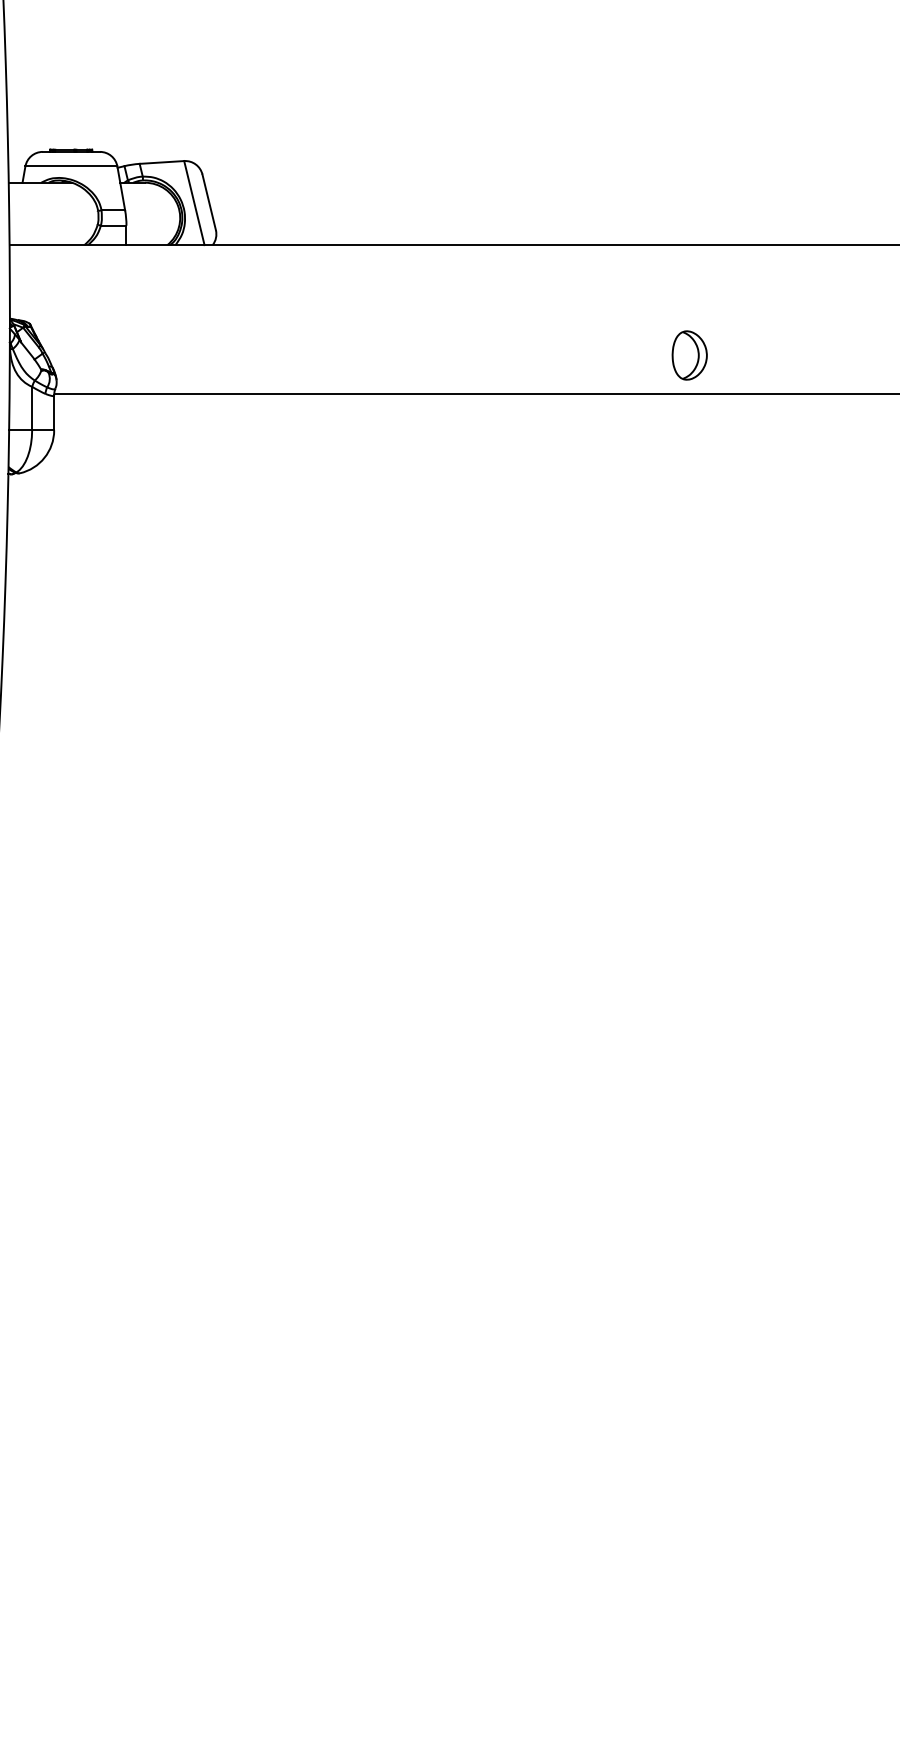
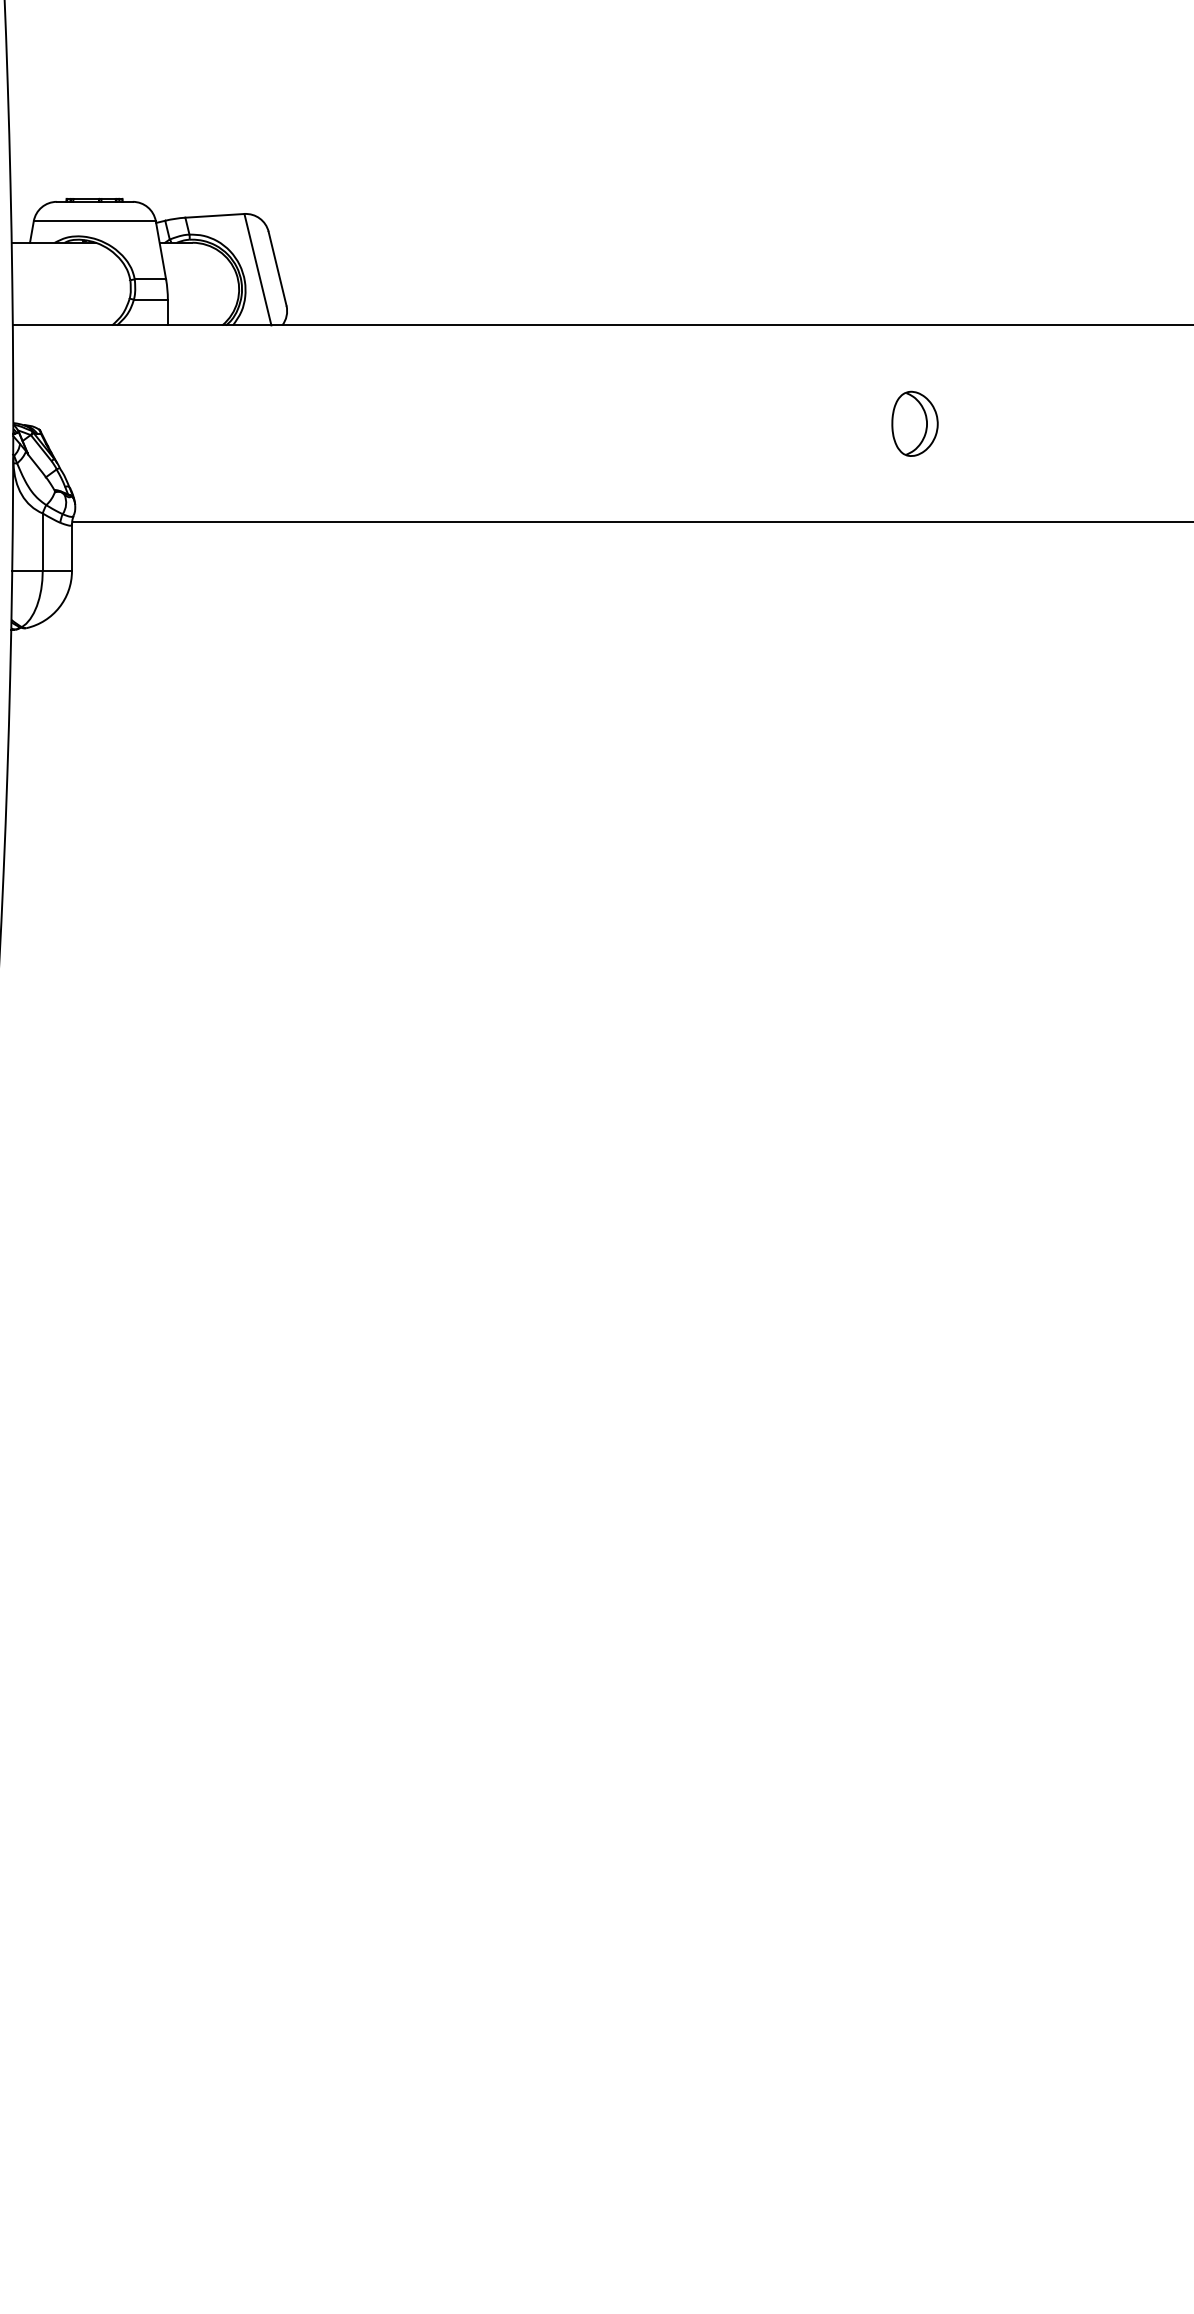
part: (689, 355) -> (914, 423), moved

